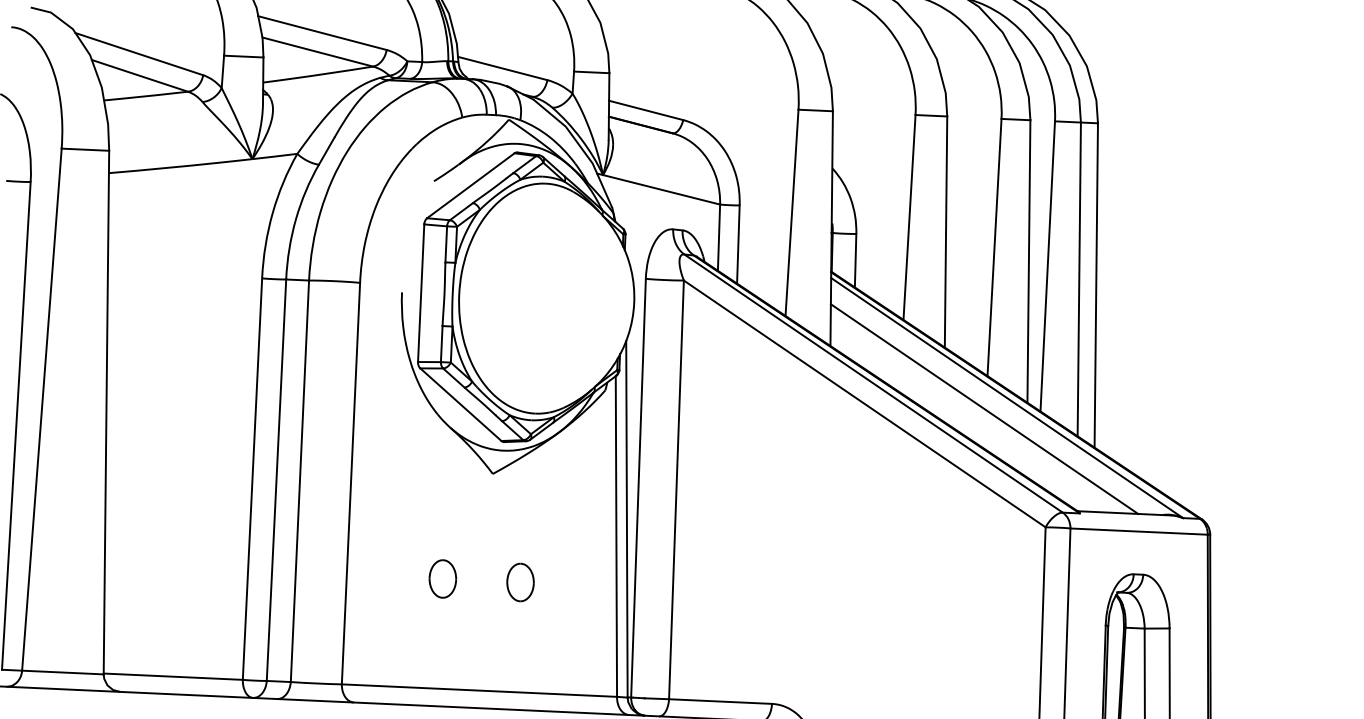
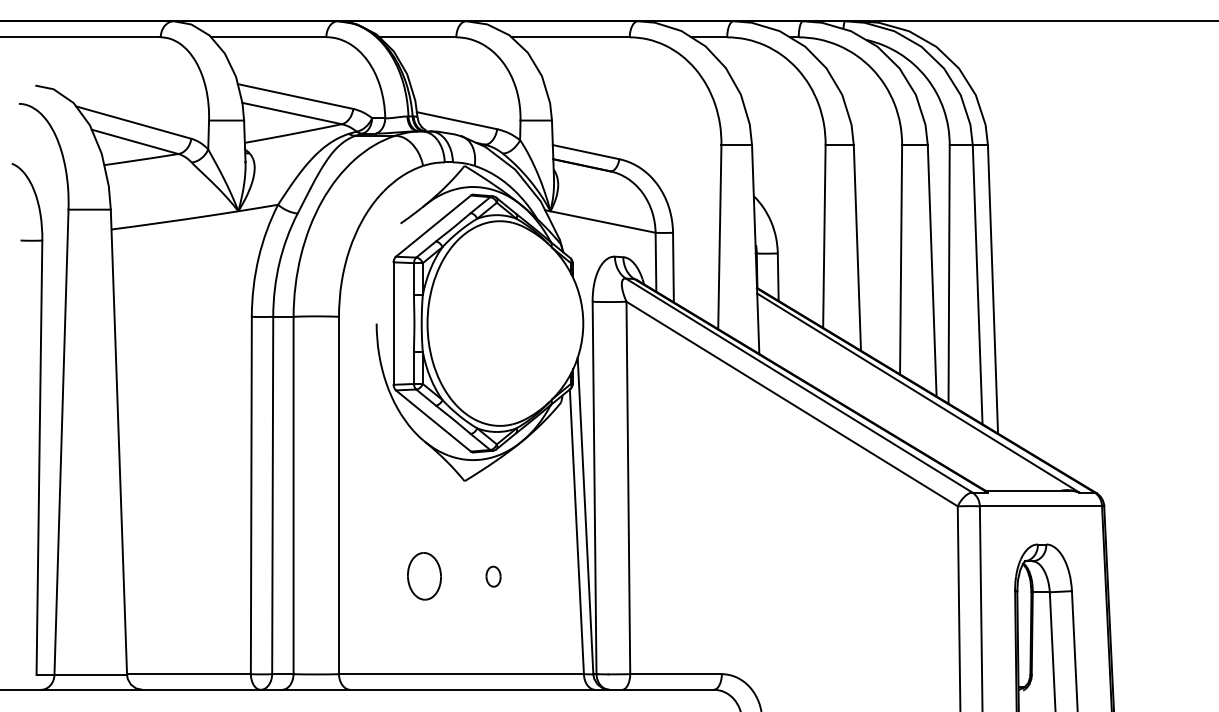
line: (984, 408) -> (898, 403), removed
part: (442, 578) -> (424, 576), size x1.4
part: (520, 582) -> (493, 576), size x0.6

